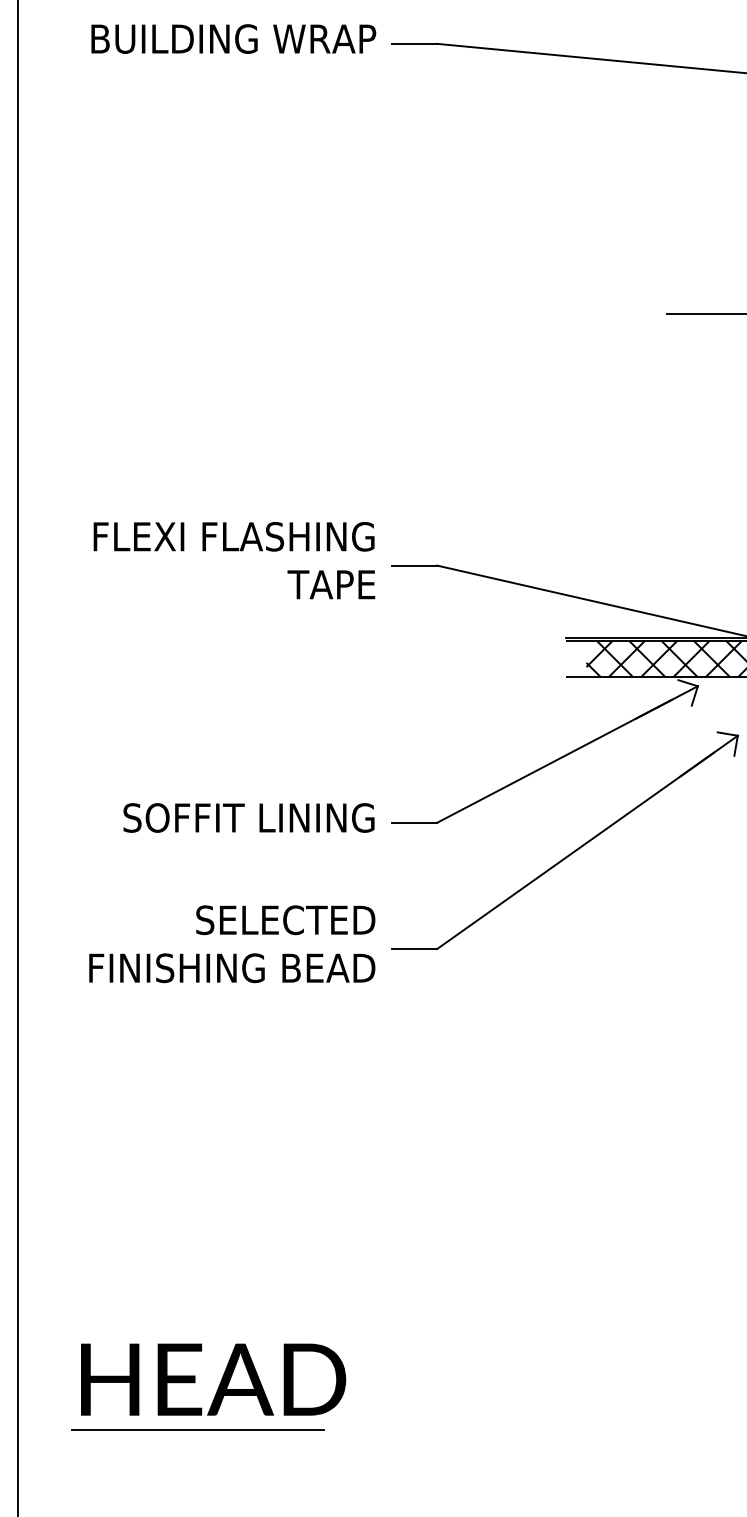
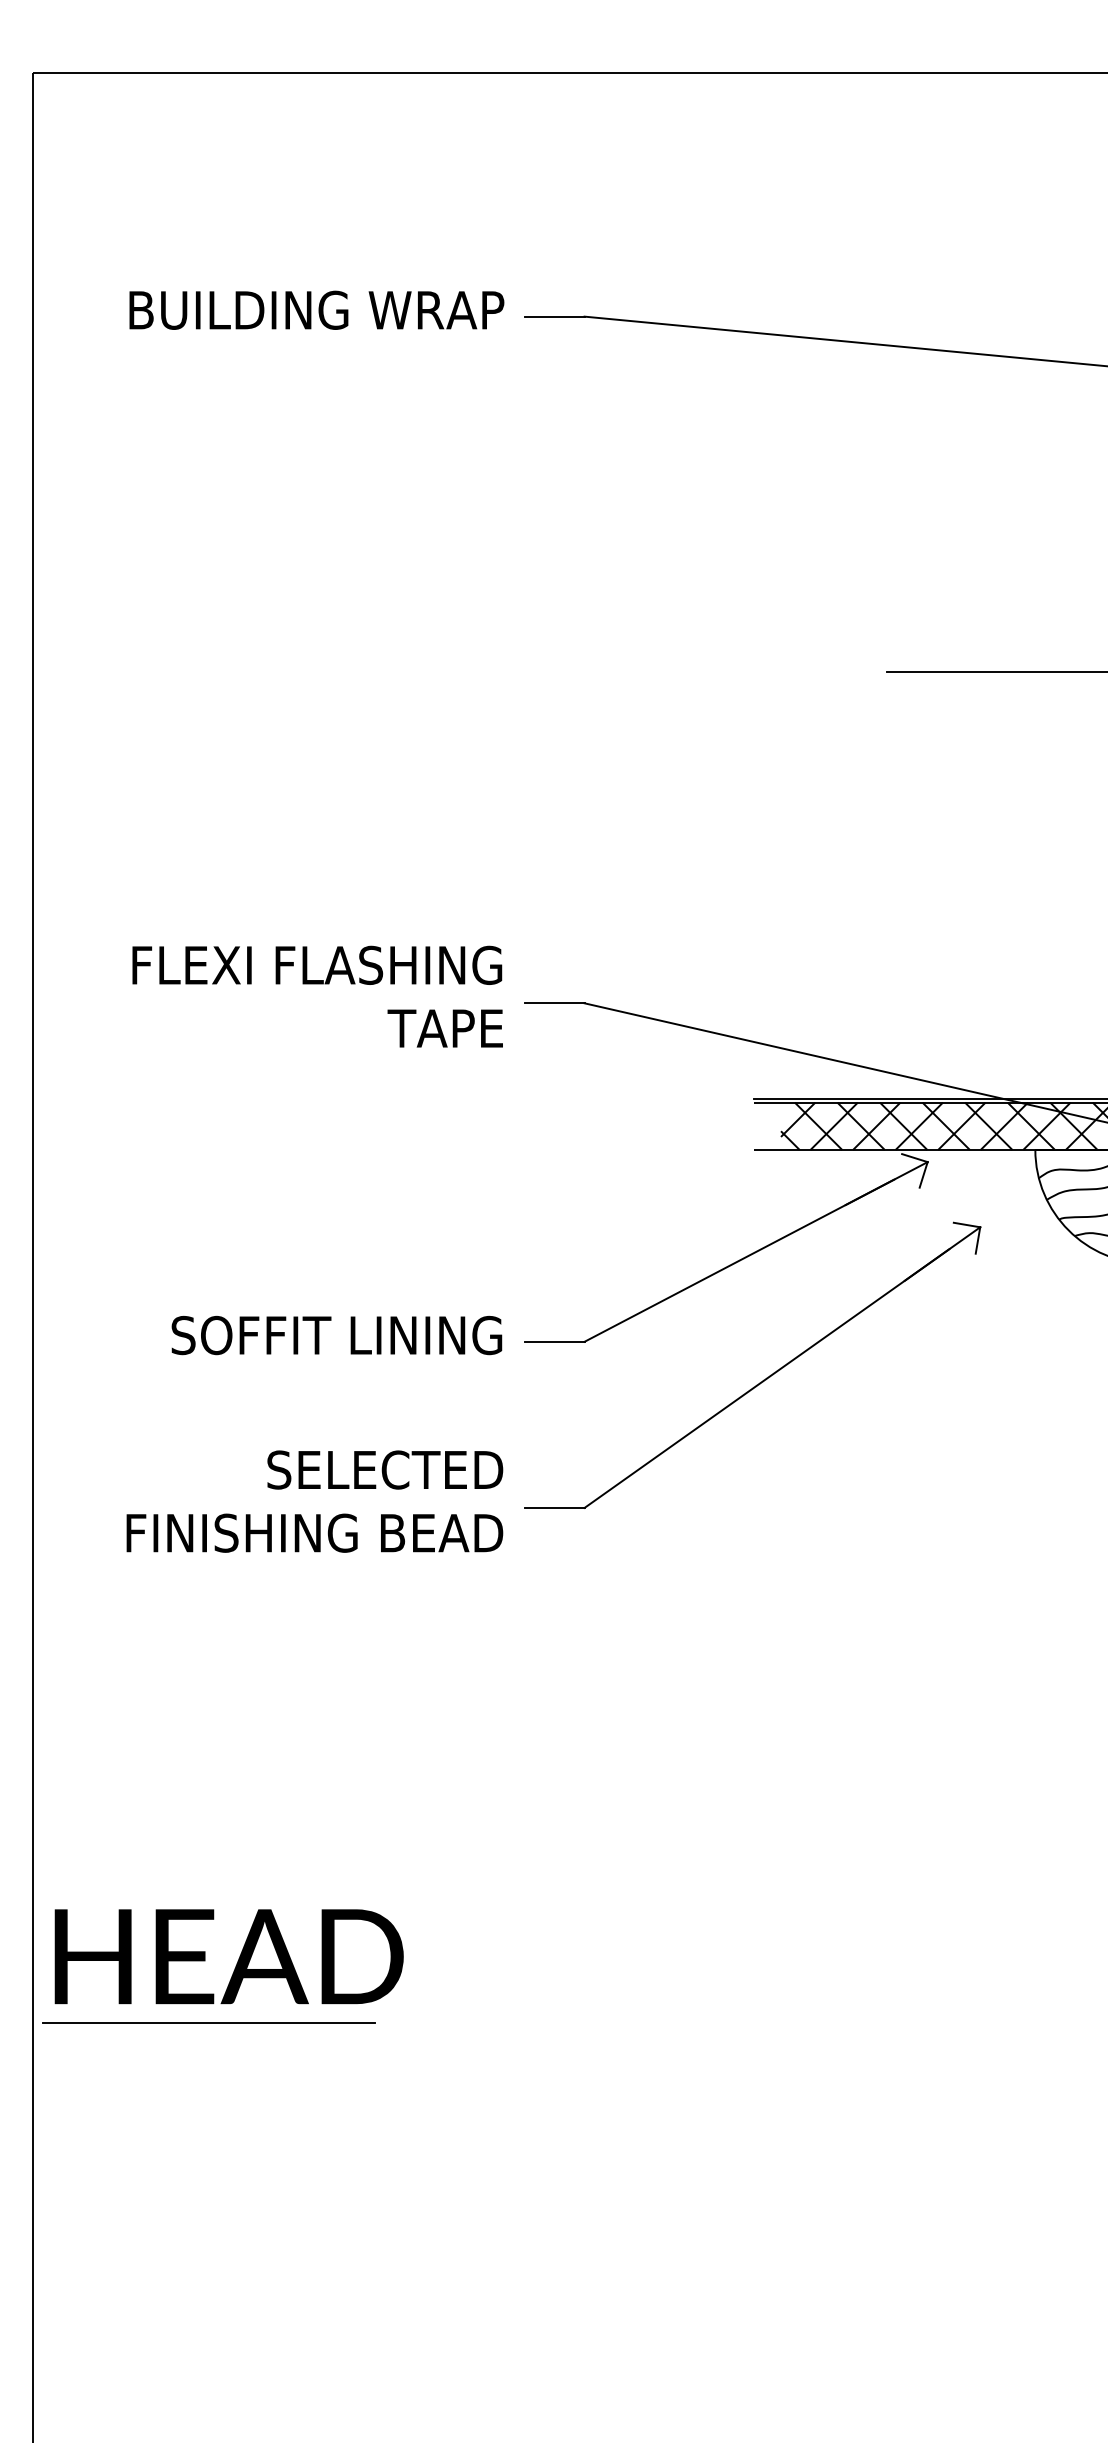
part: (216, 1390) -> (233, 1971), moved

